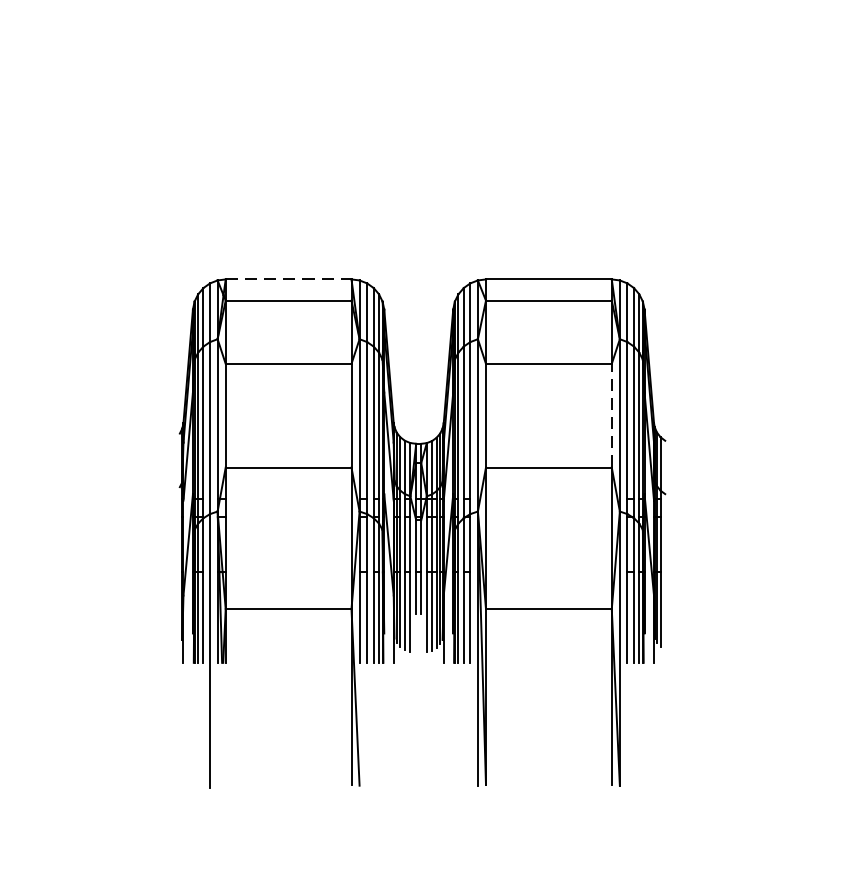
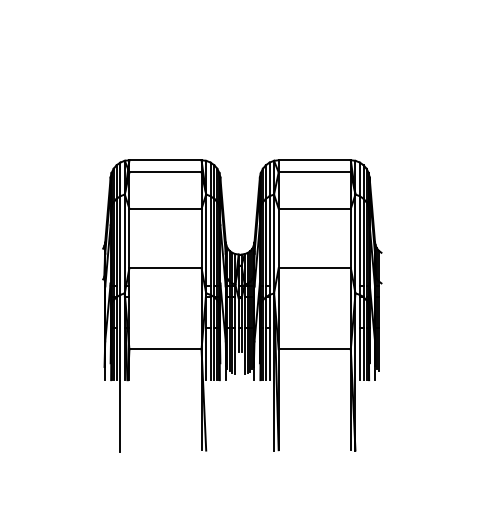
line: (290, 279) -> (166, 160), dashed -> solid
line: (611, 415) -> (350, 238), dashed -> solid

